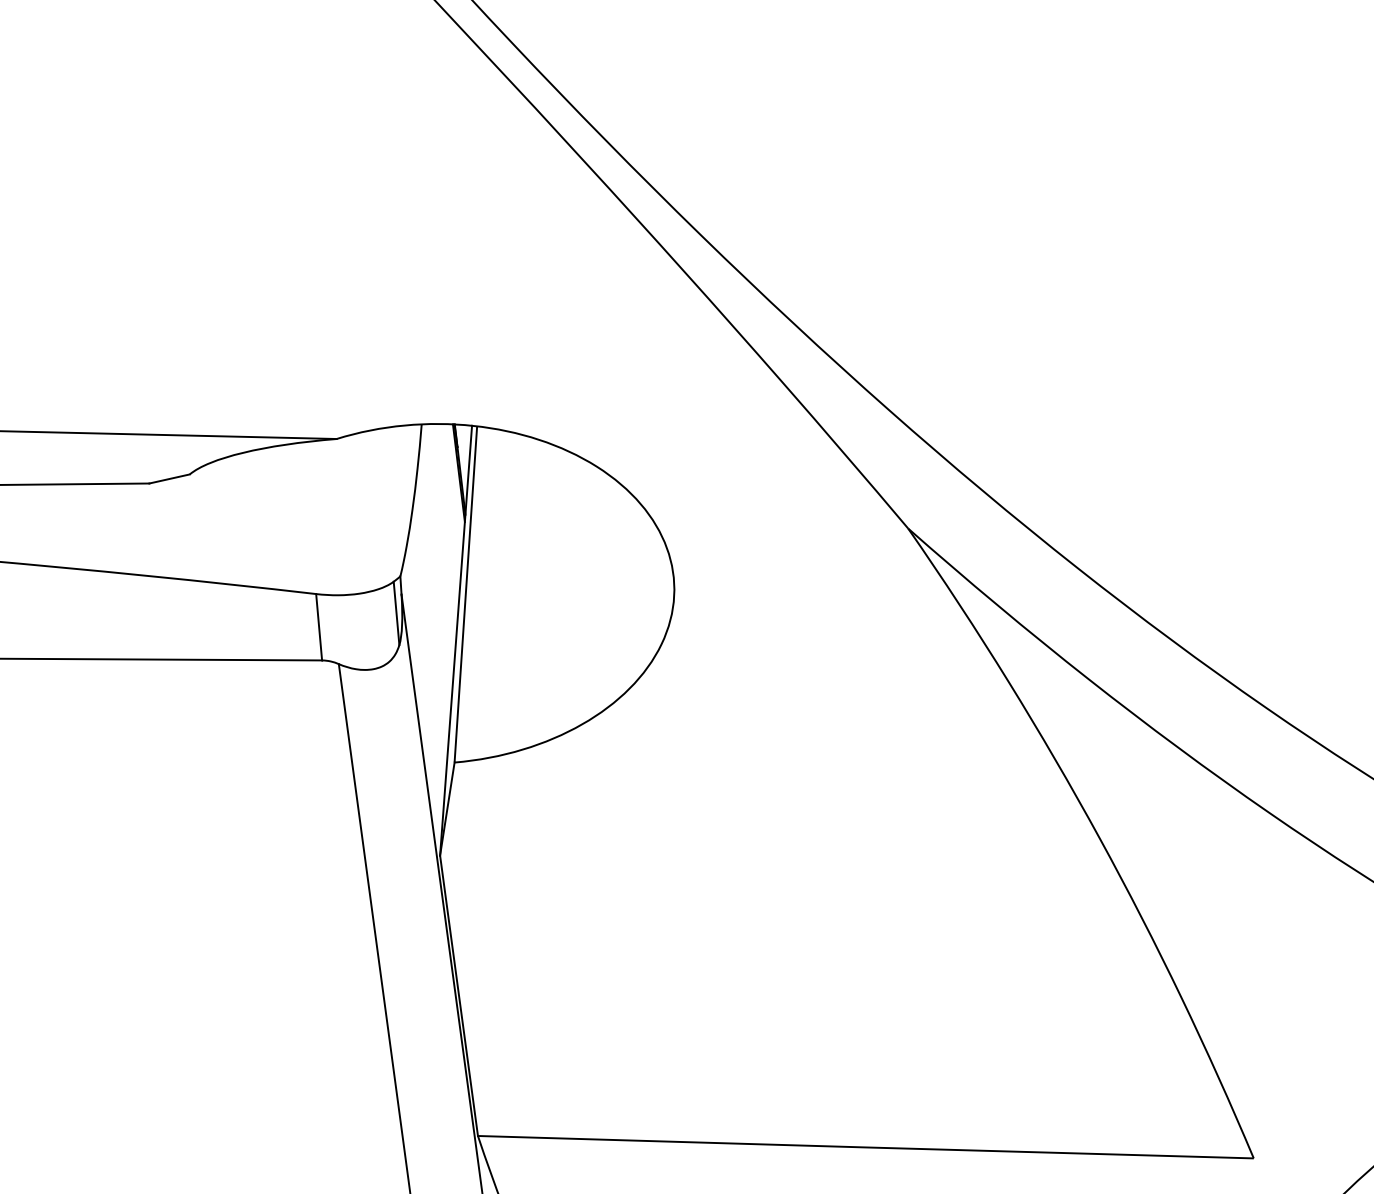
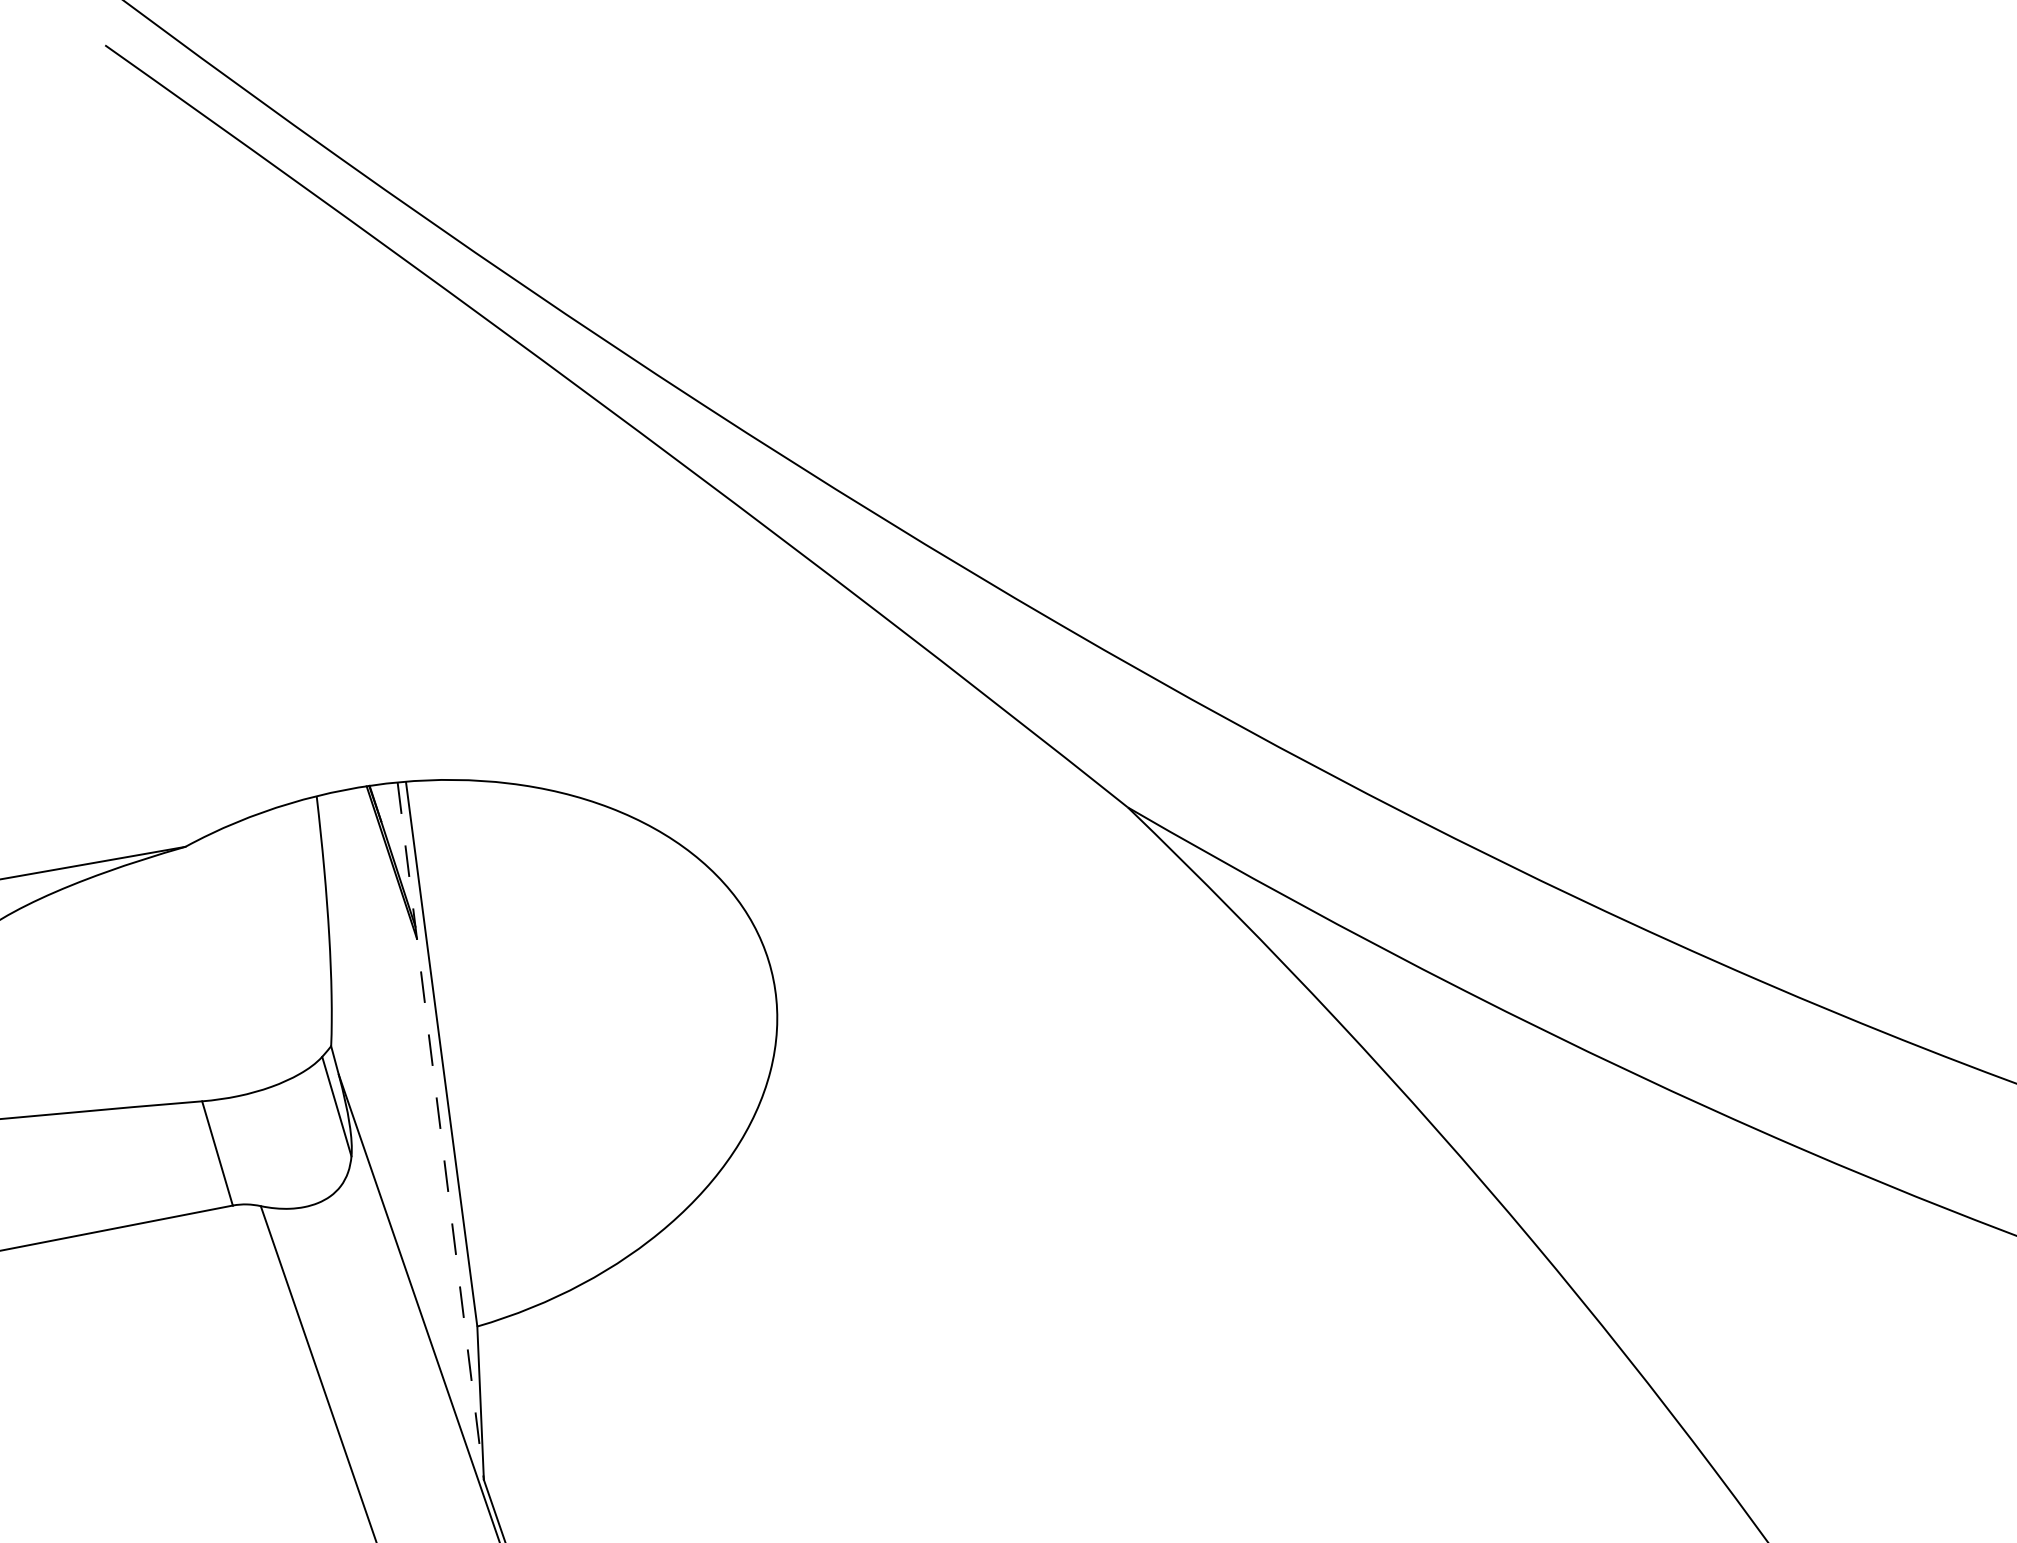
line: (456, 641) -> (441, 1132), solid -> dashed

